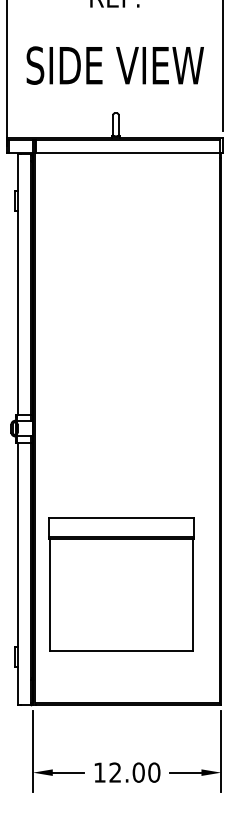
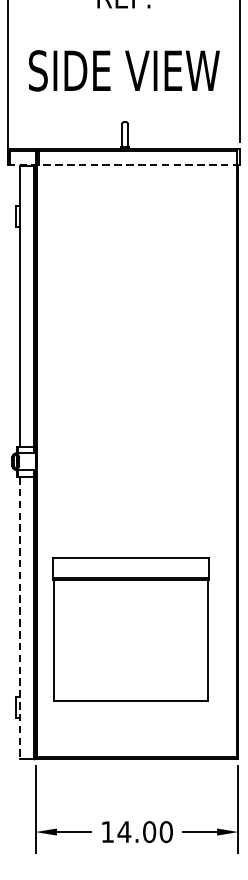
line: (115, 152) -> (124, 164), solid -> dashed
line: (18, 573) -> (20, 617), solid -> dashed
text: (114, 772) -> (123, 831), 12.00 -> 14.00

